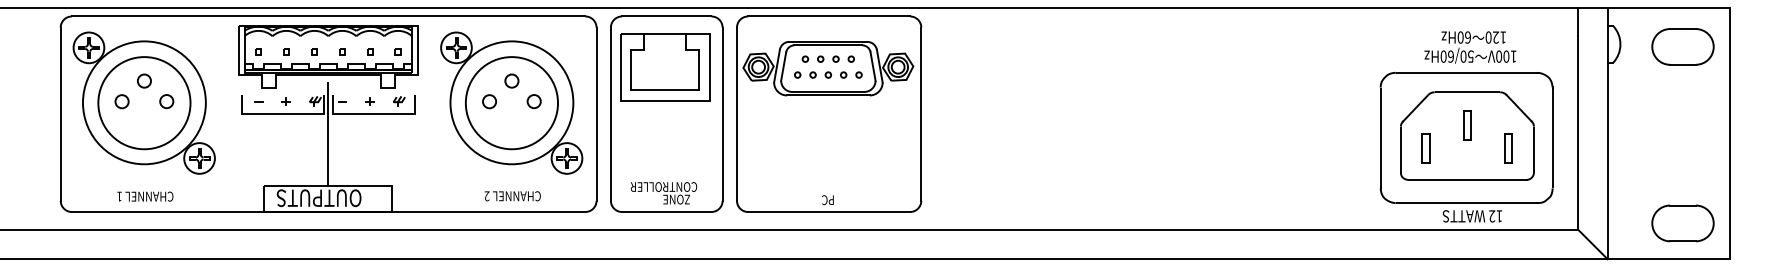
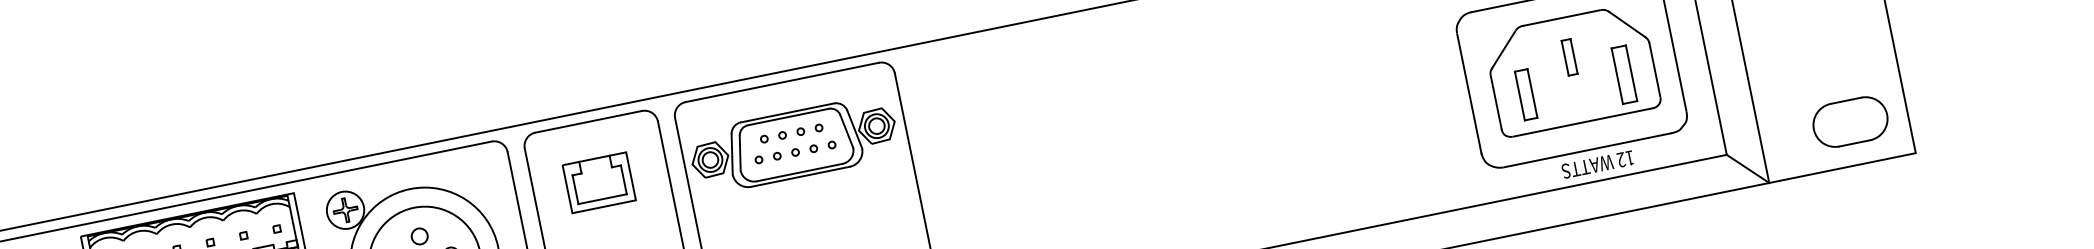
part: (665, 67) -> (599, 182), size x0.6
part: (1425, 148) -> (1525, 95), size x1.4
part: (1508, 148) -> (1624, 75), size x1.6

